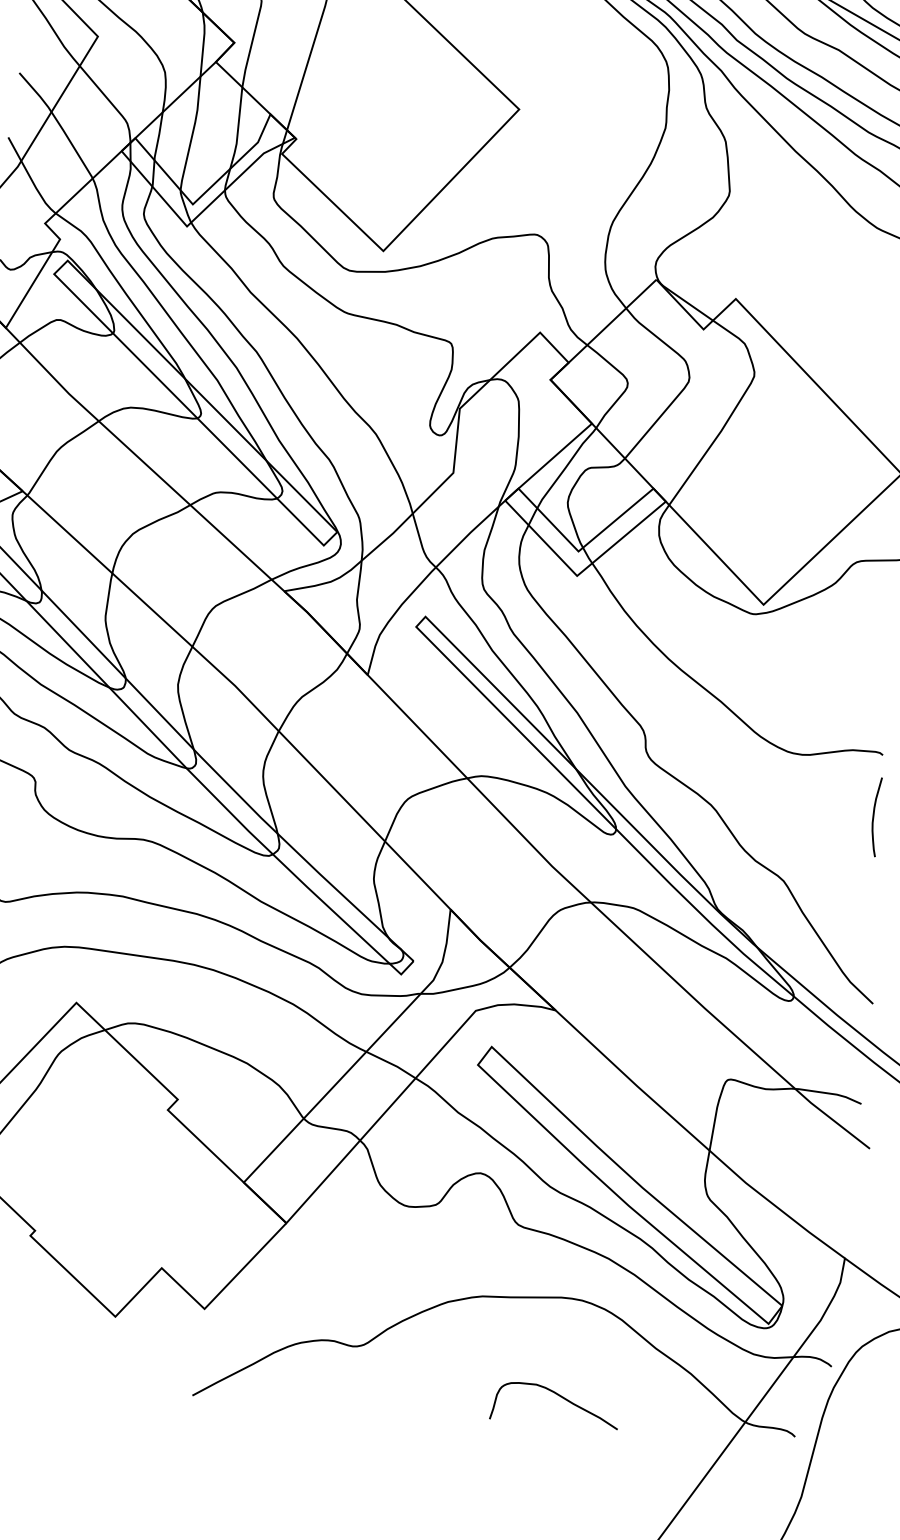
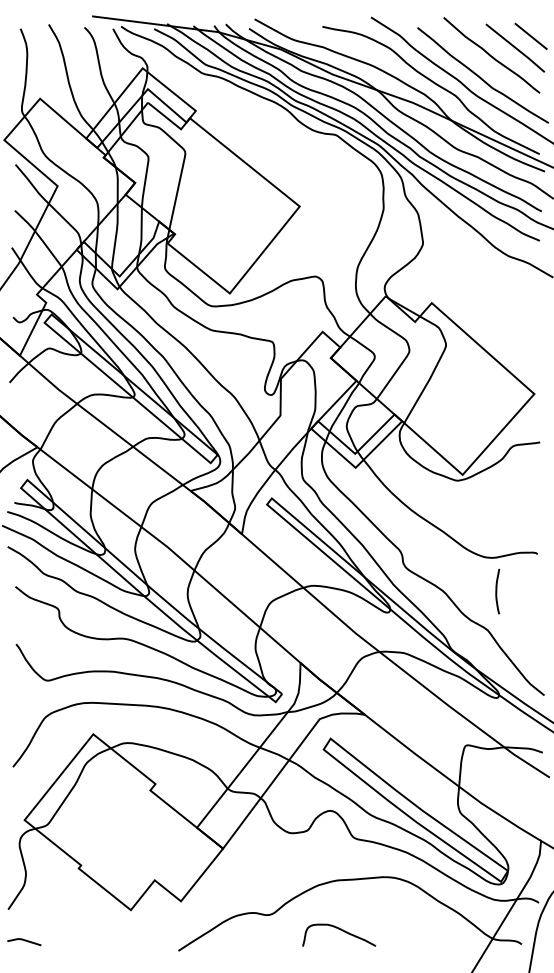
curve: (875, 816) -> (497, 591), moved
curve: (558, 1396) -> (340, 930), moved

